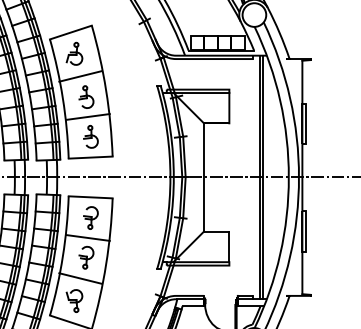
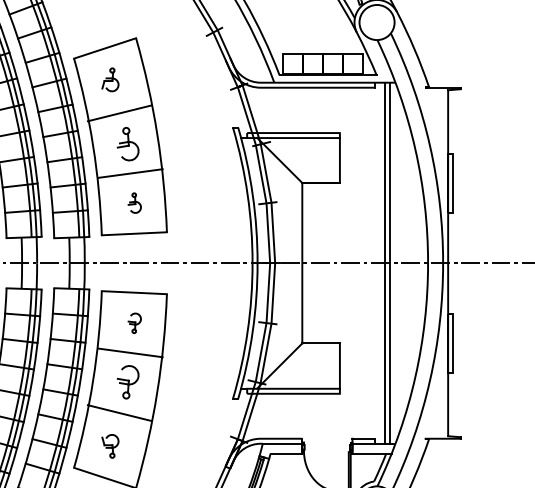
part: (74, 53) -> (110, 79), size x0.7
part: (90, 136) -> (134, 202), size x0.6
part: (90, 217) -> (134, 322), size x0.6
part: (74, 300) -> (110, 445), size x0.7

